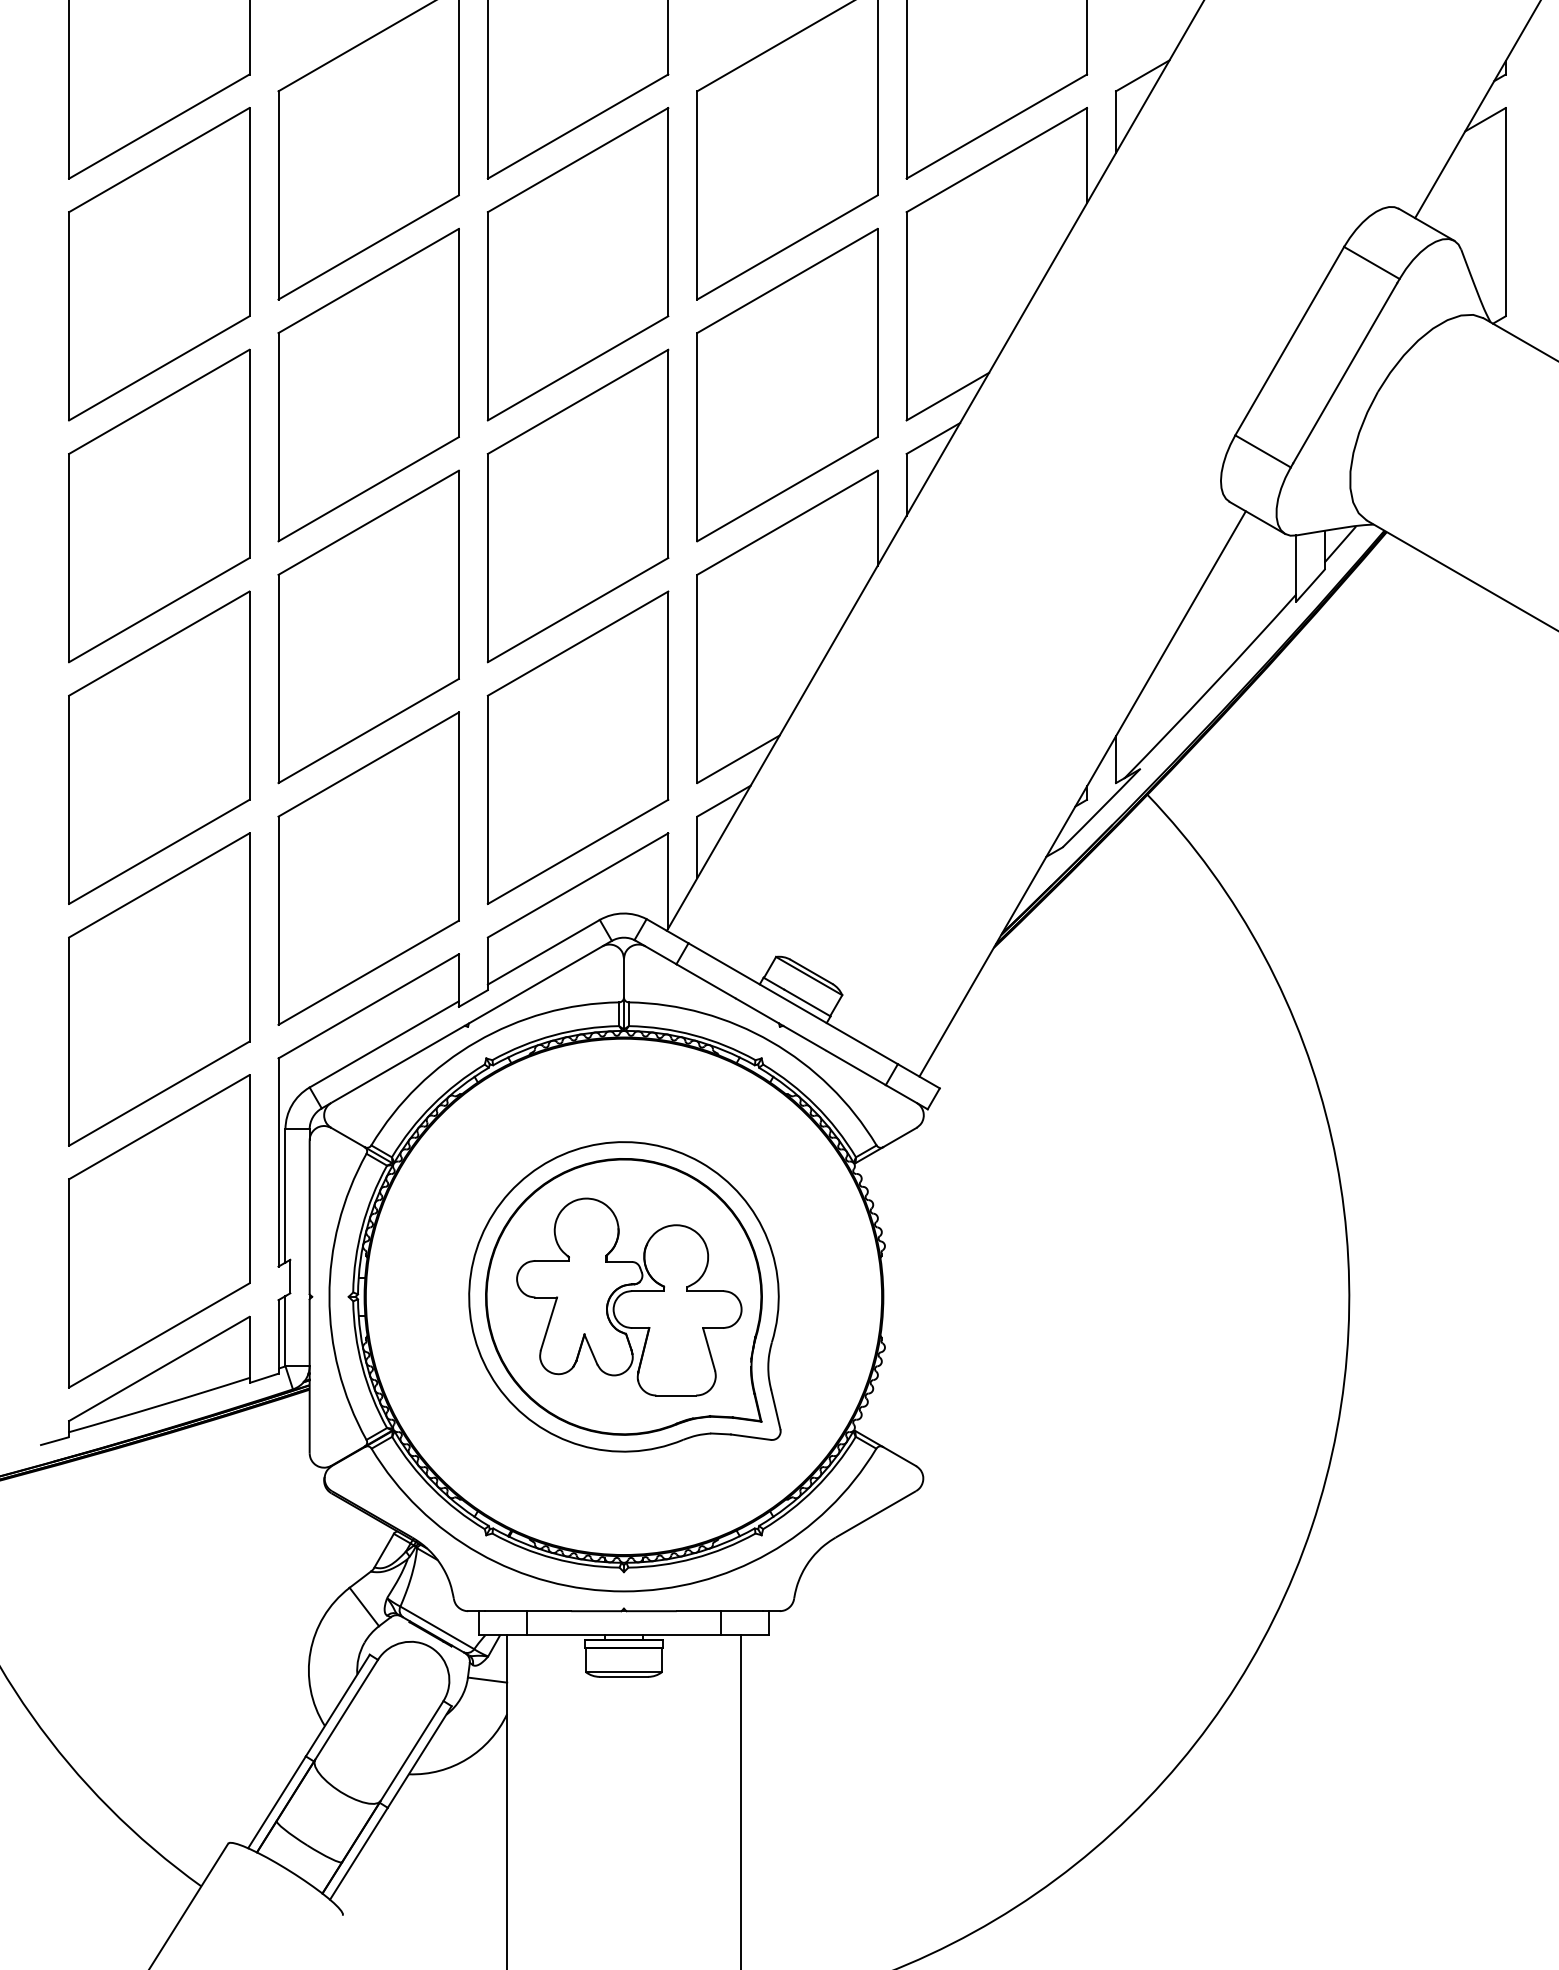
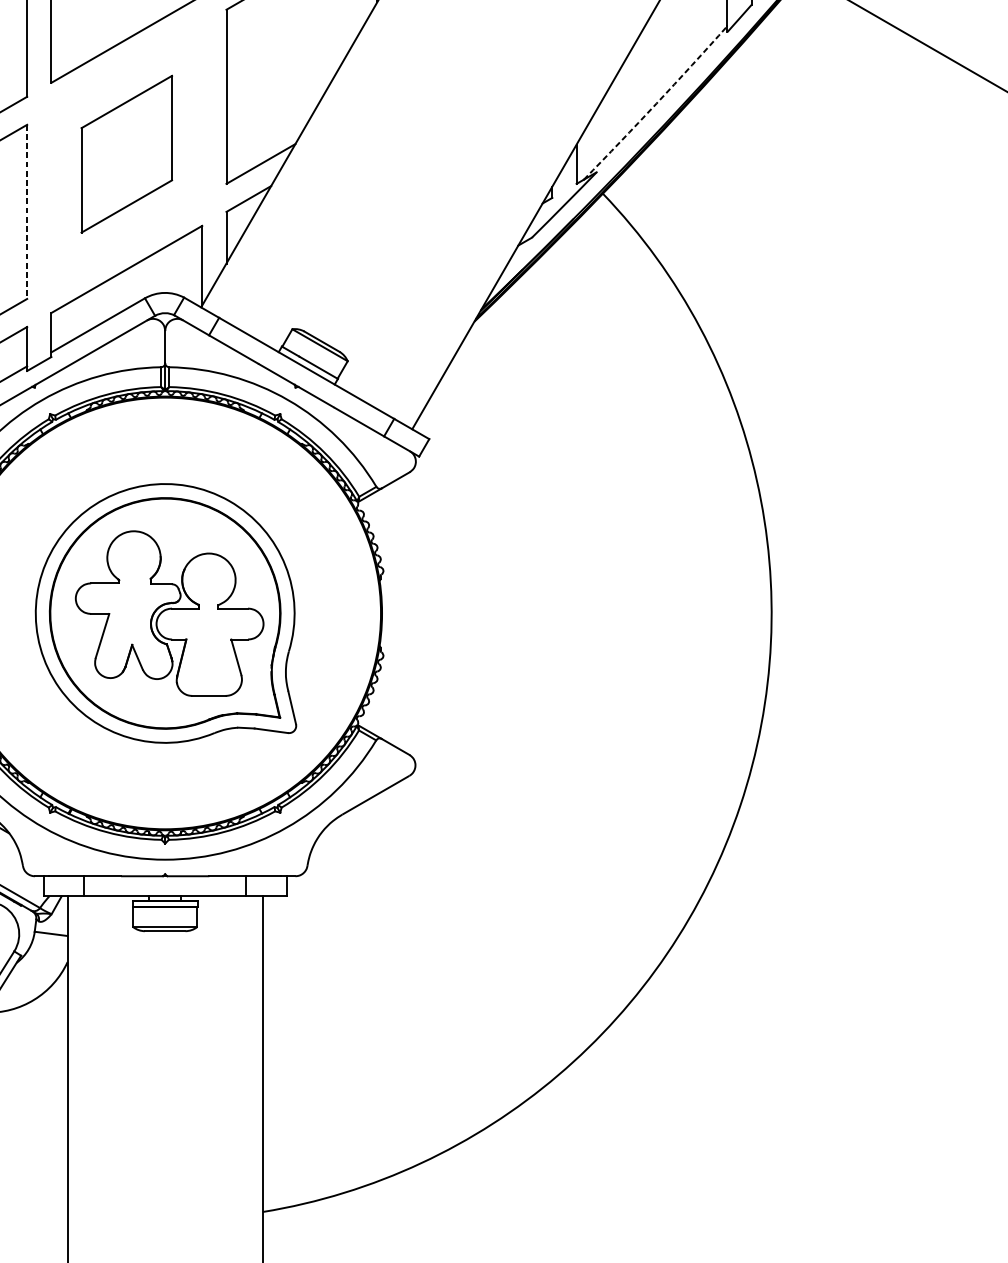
arc: (1211, 687) -> (656, 103), solid -> dashed
part: (577, 747) -> (126, 154), size x0.6
line: (458, 817) -> (26, 212), solid -> dashed

